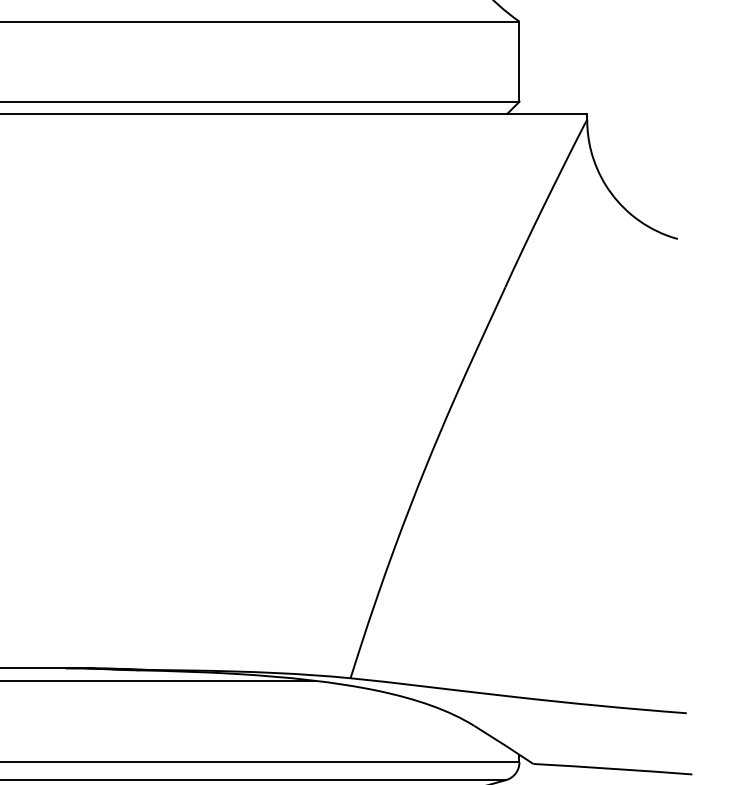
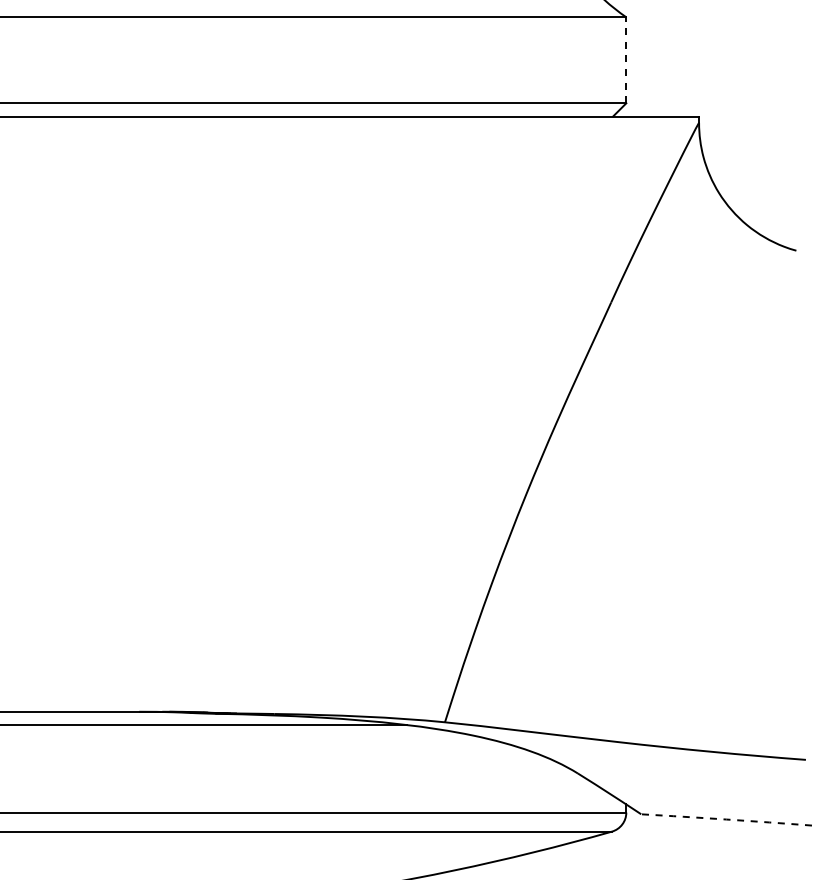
line: (519, 61) -> (626, 60), solid -> dashed
arc: (612, 768) -> (726, 819), solid -> dashed

